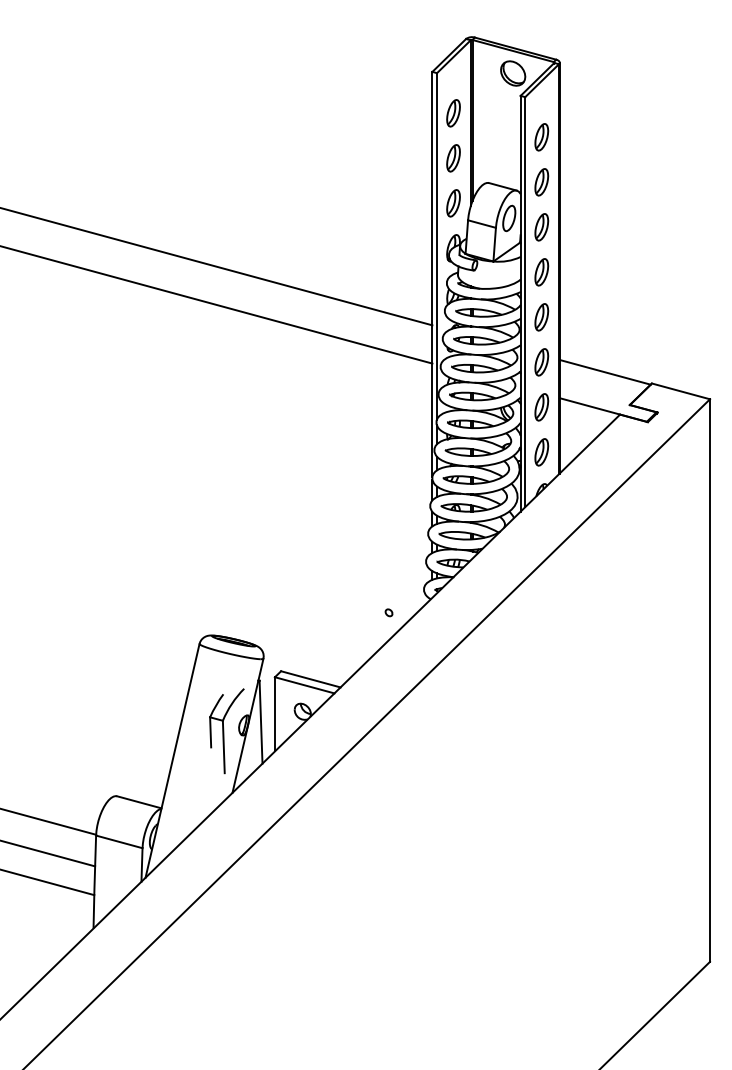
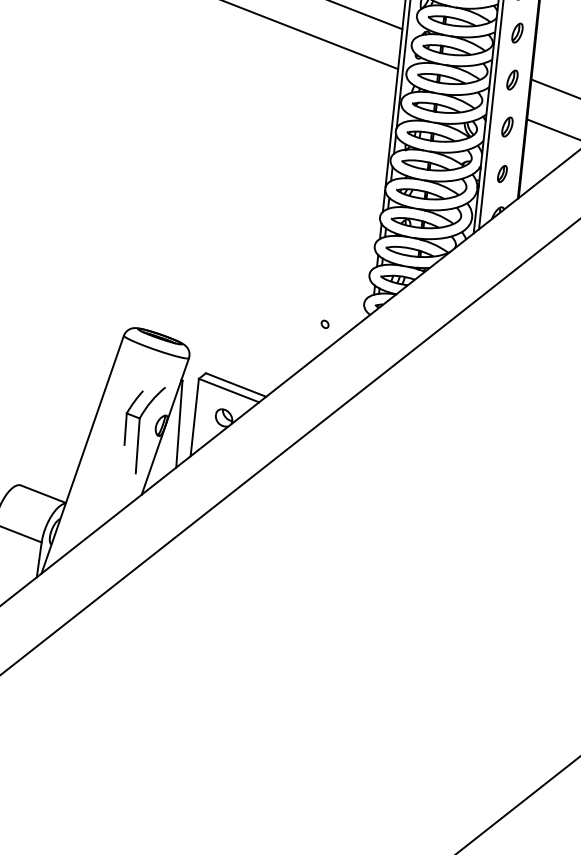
part: (541, 317) -> (517, 33), size x0.7
part: (541, 362) -> (512, 80), size x0.7
part: (541, 407) -> (507, 127), size x0.7
part: (541, 452) -> (502, 174), size x0.6

